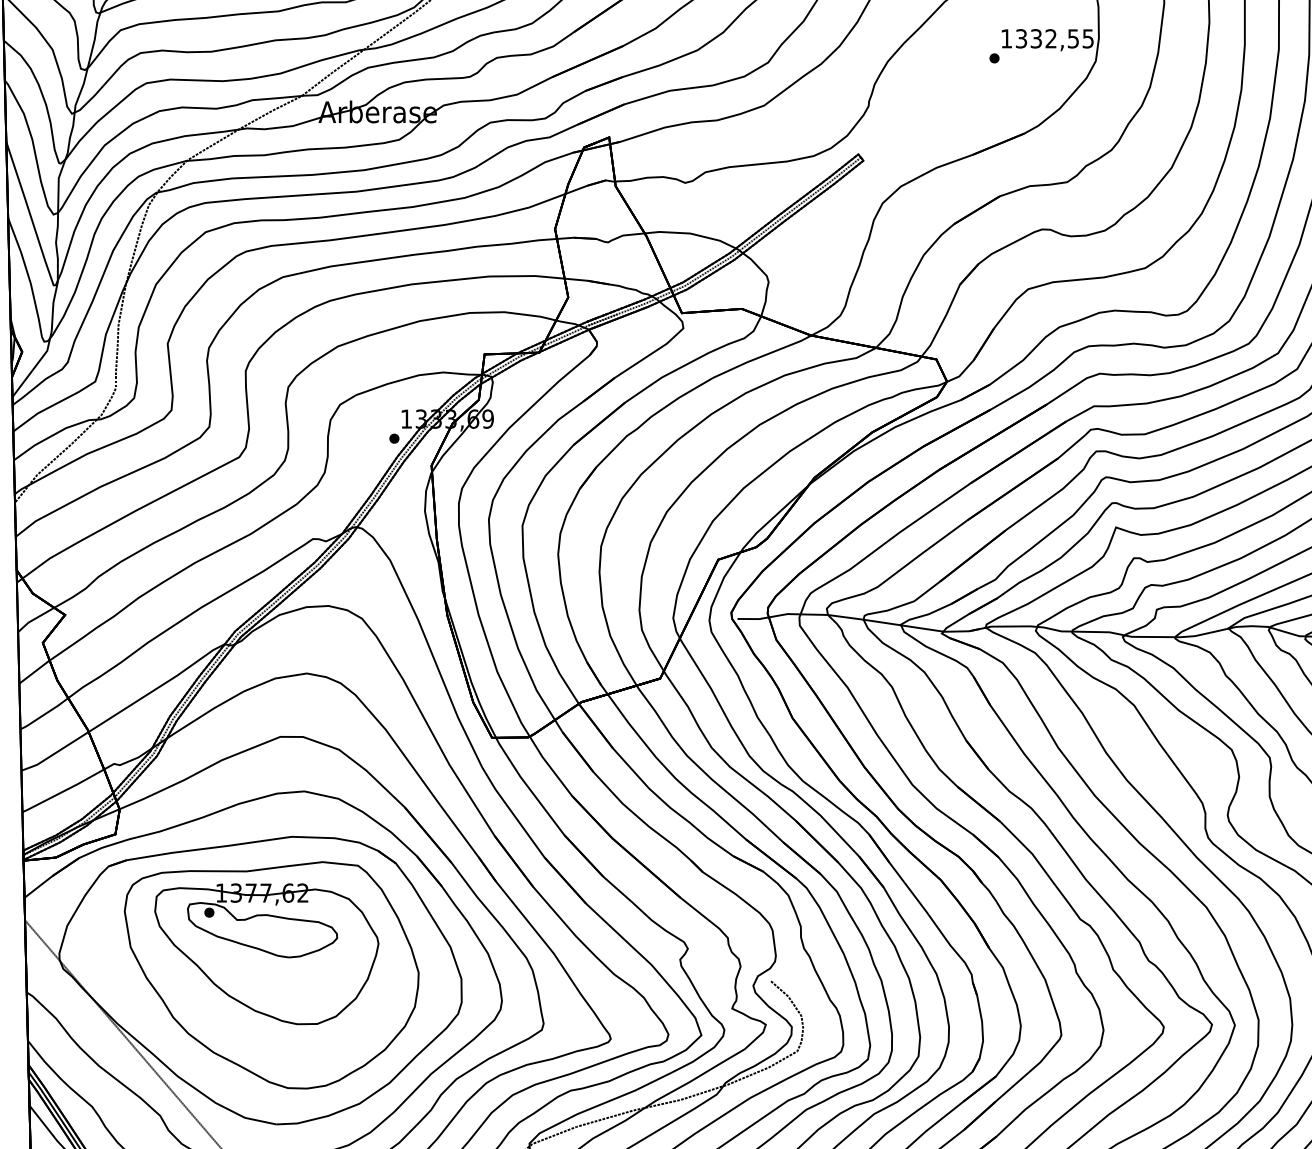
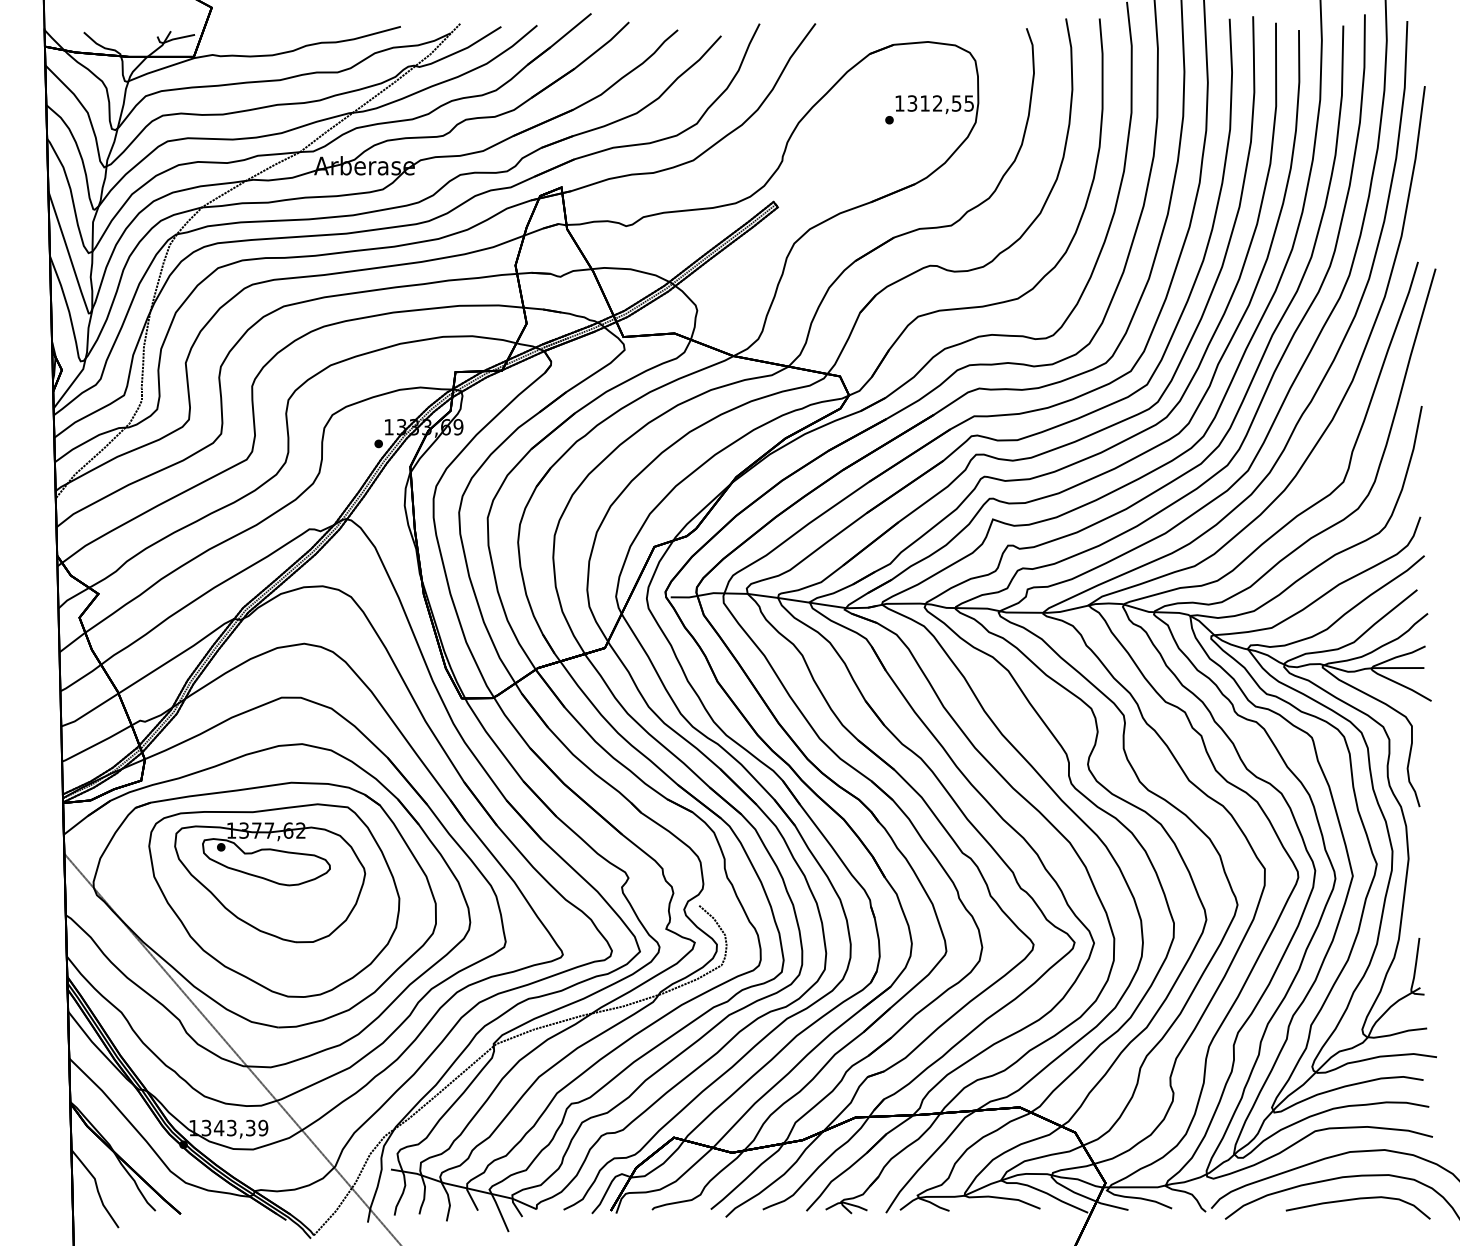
text: (1035, 38) -> (924, 103), 1332,55 -> 1312,55

